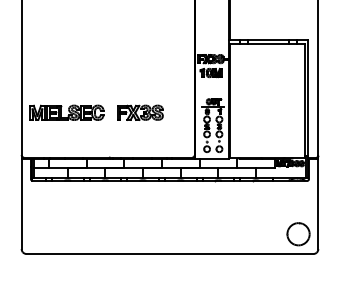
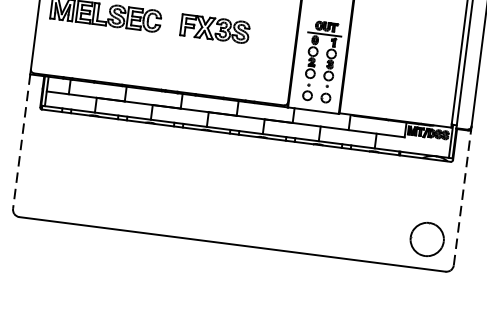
line: (318, 203) -> (462, 197), solid -> dashed
line: (21, 204) -> (21, 142), solid -> dashed

